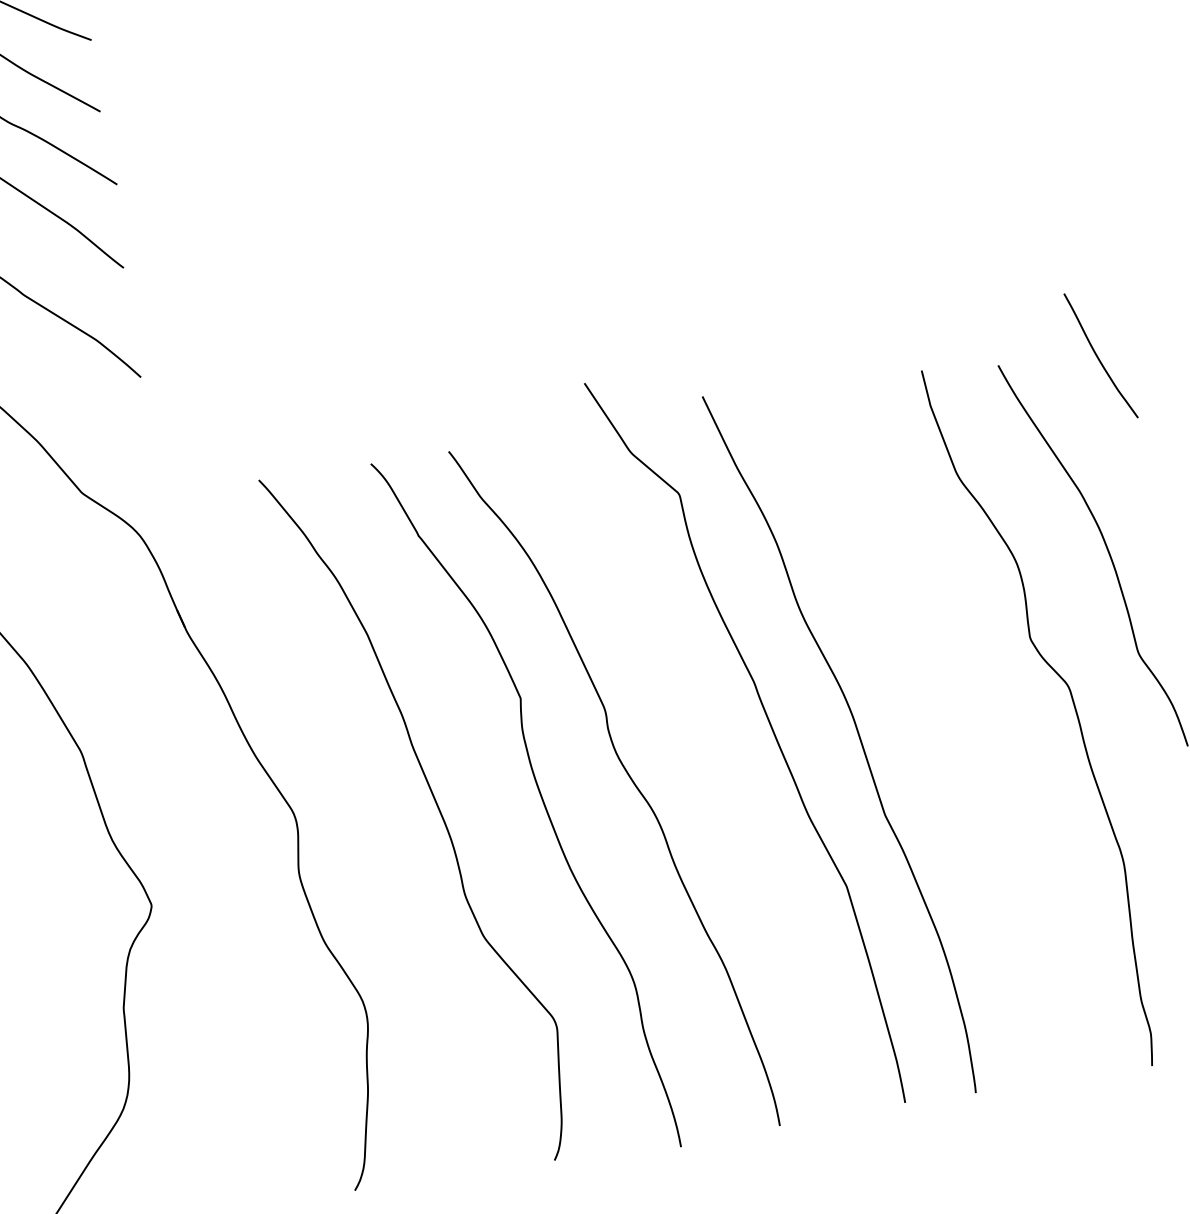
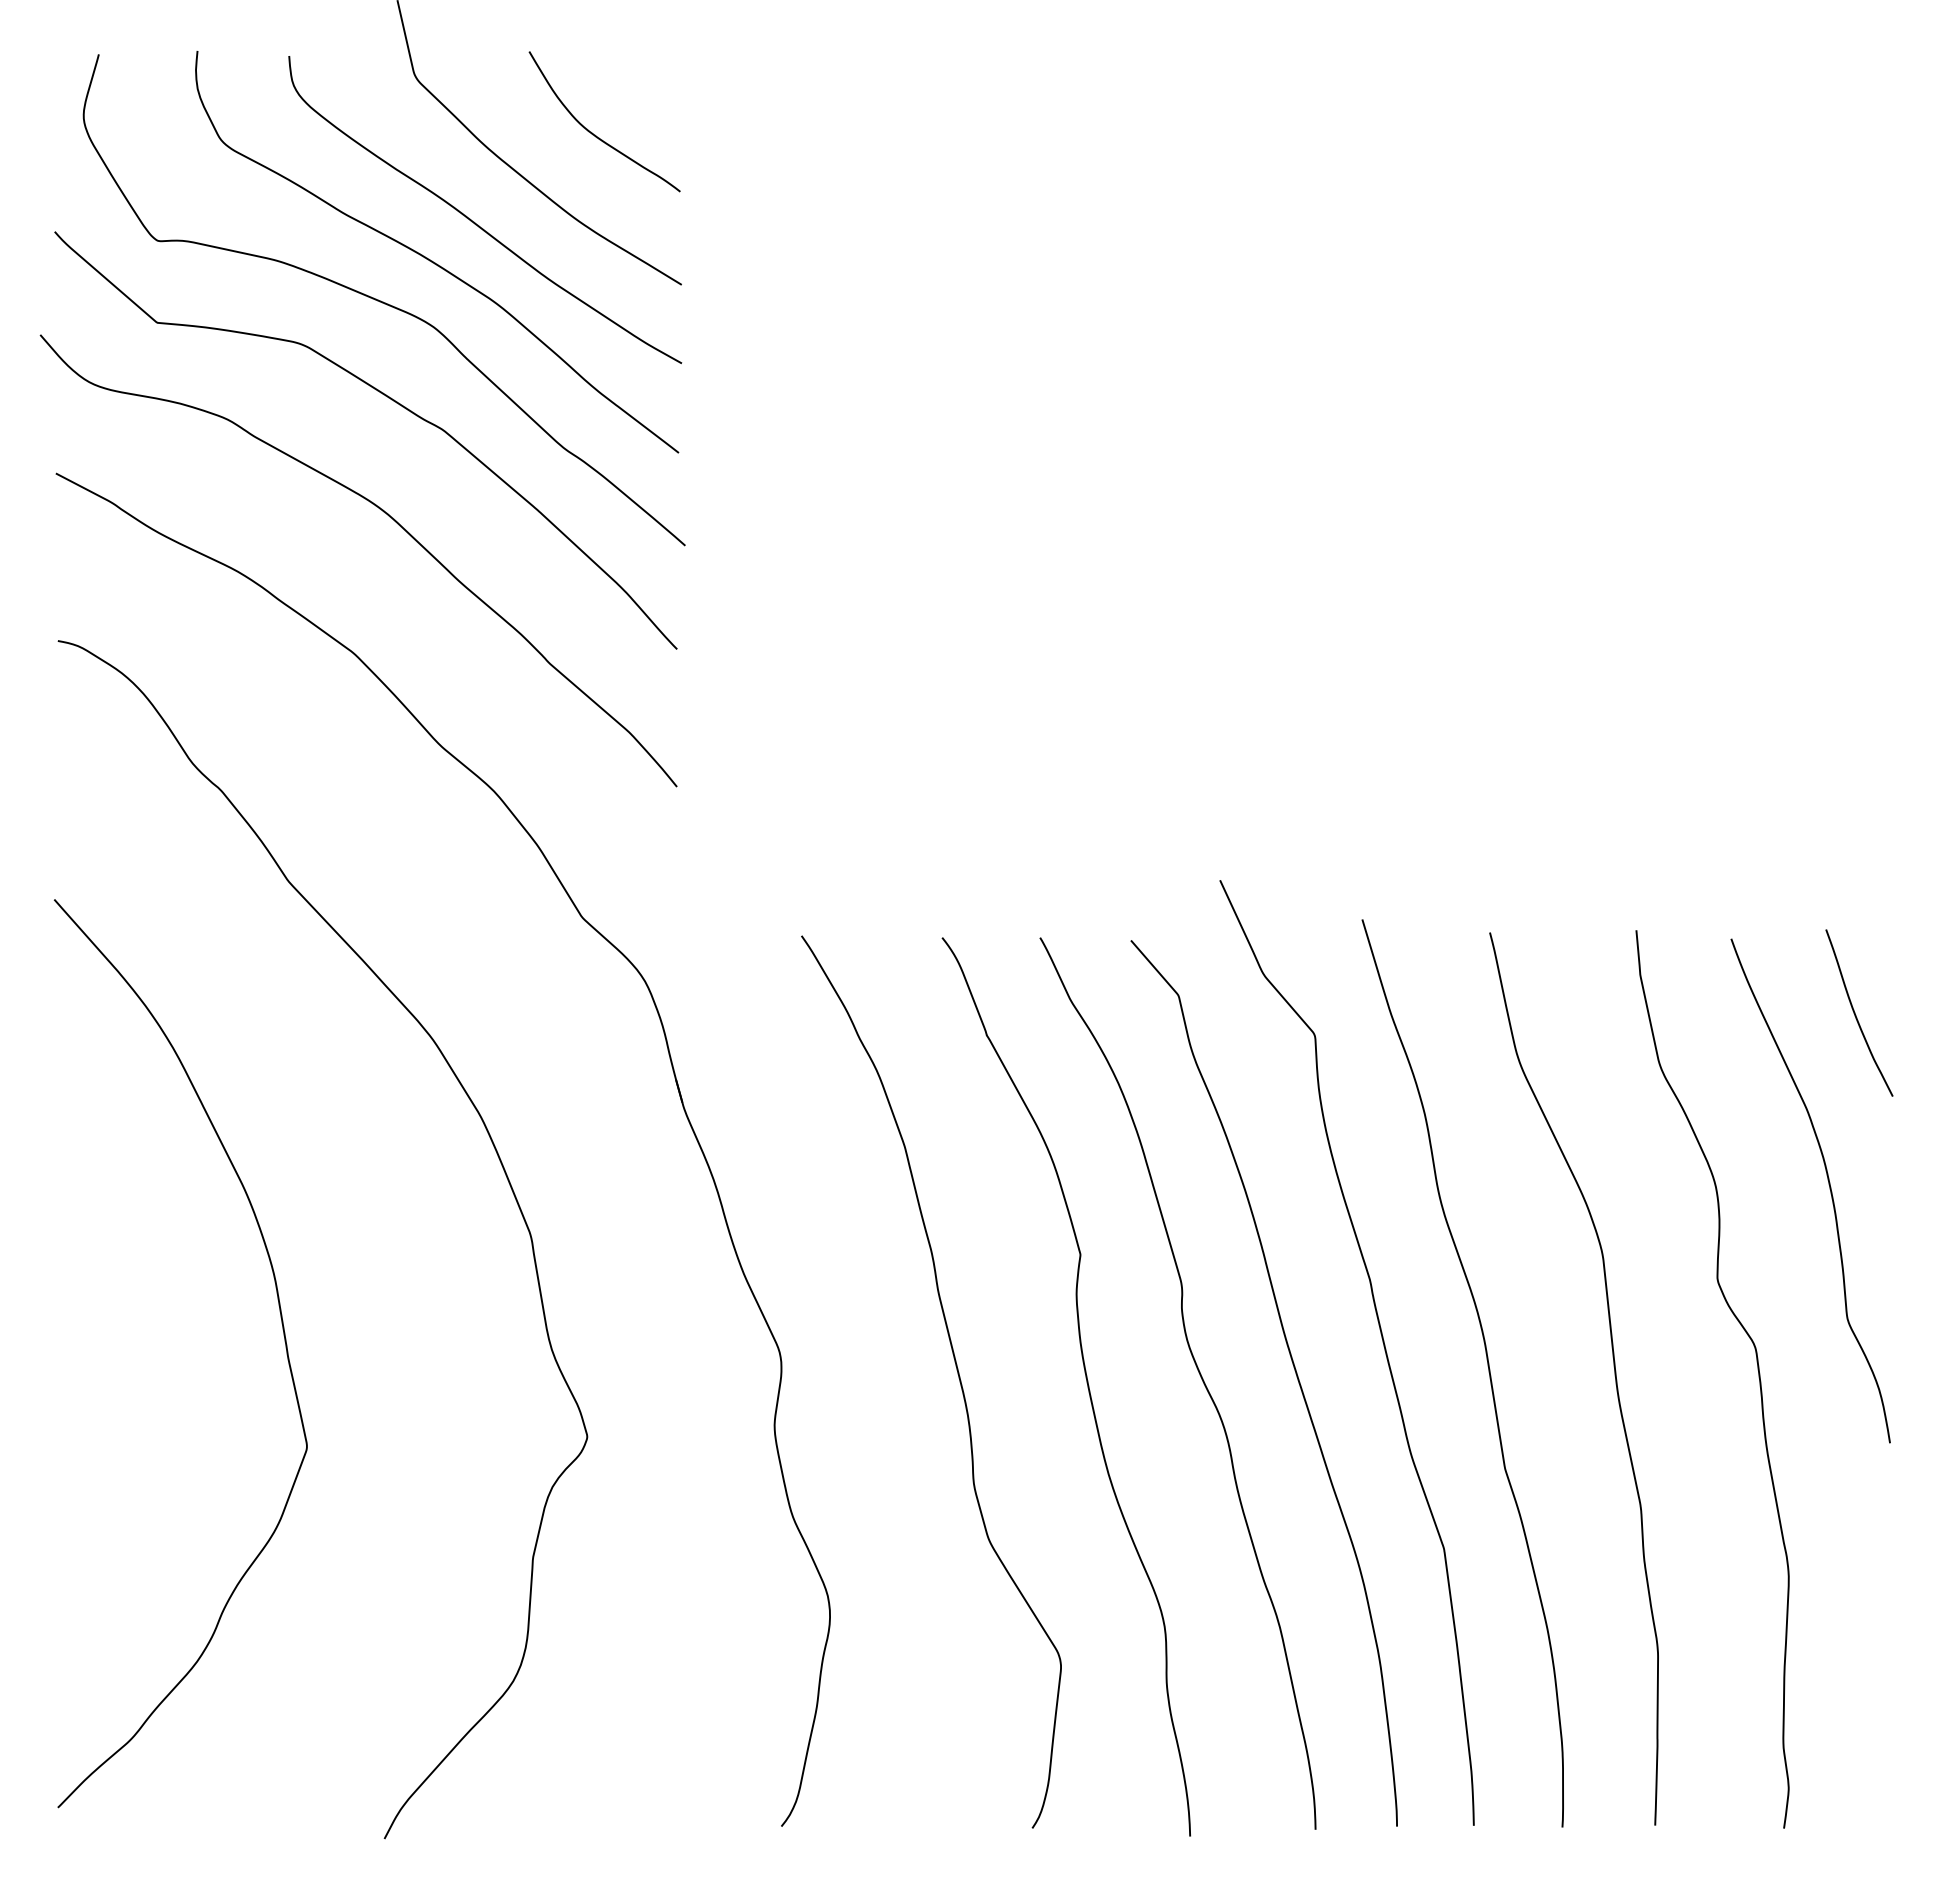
curve: (1097, 355) -> (1855, 1012), moved
curve: (960, 728) -> (1614, 1376), added
curve: (706, 766) -> (1295, 1374), added

